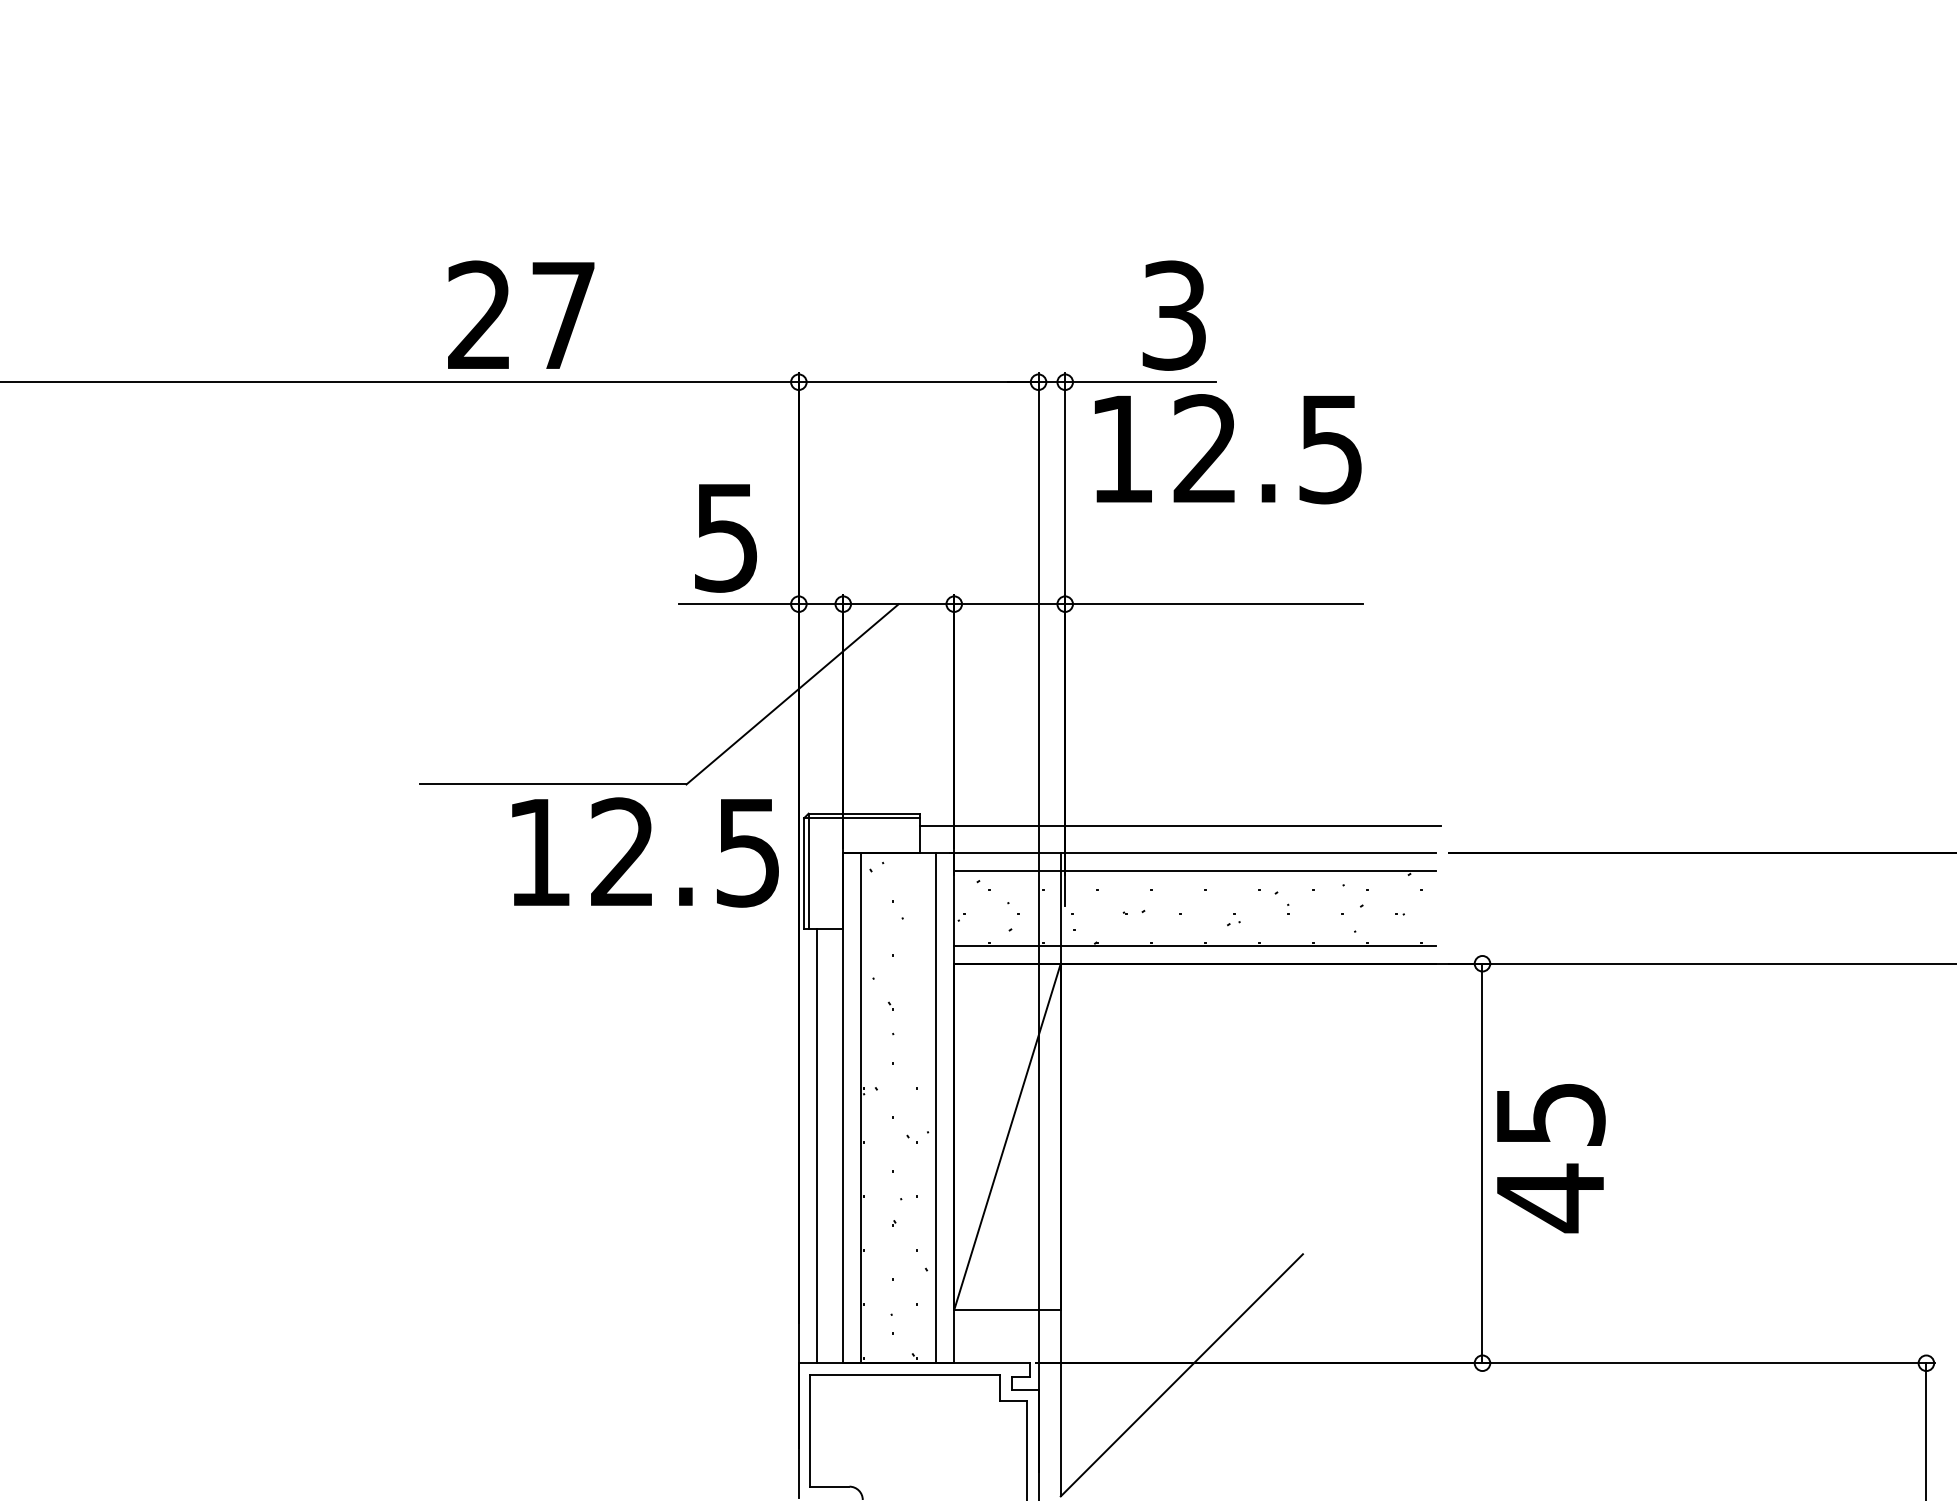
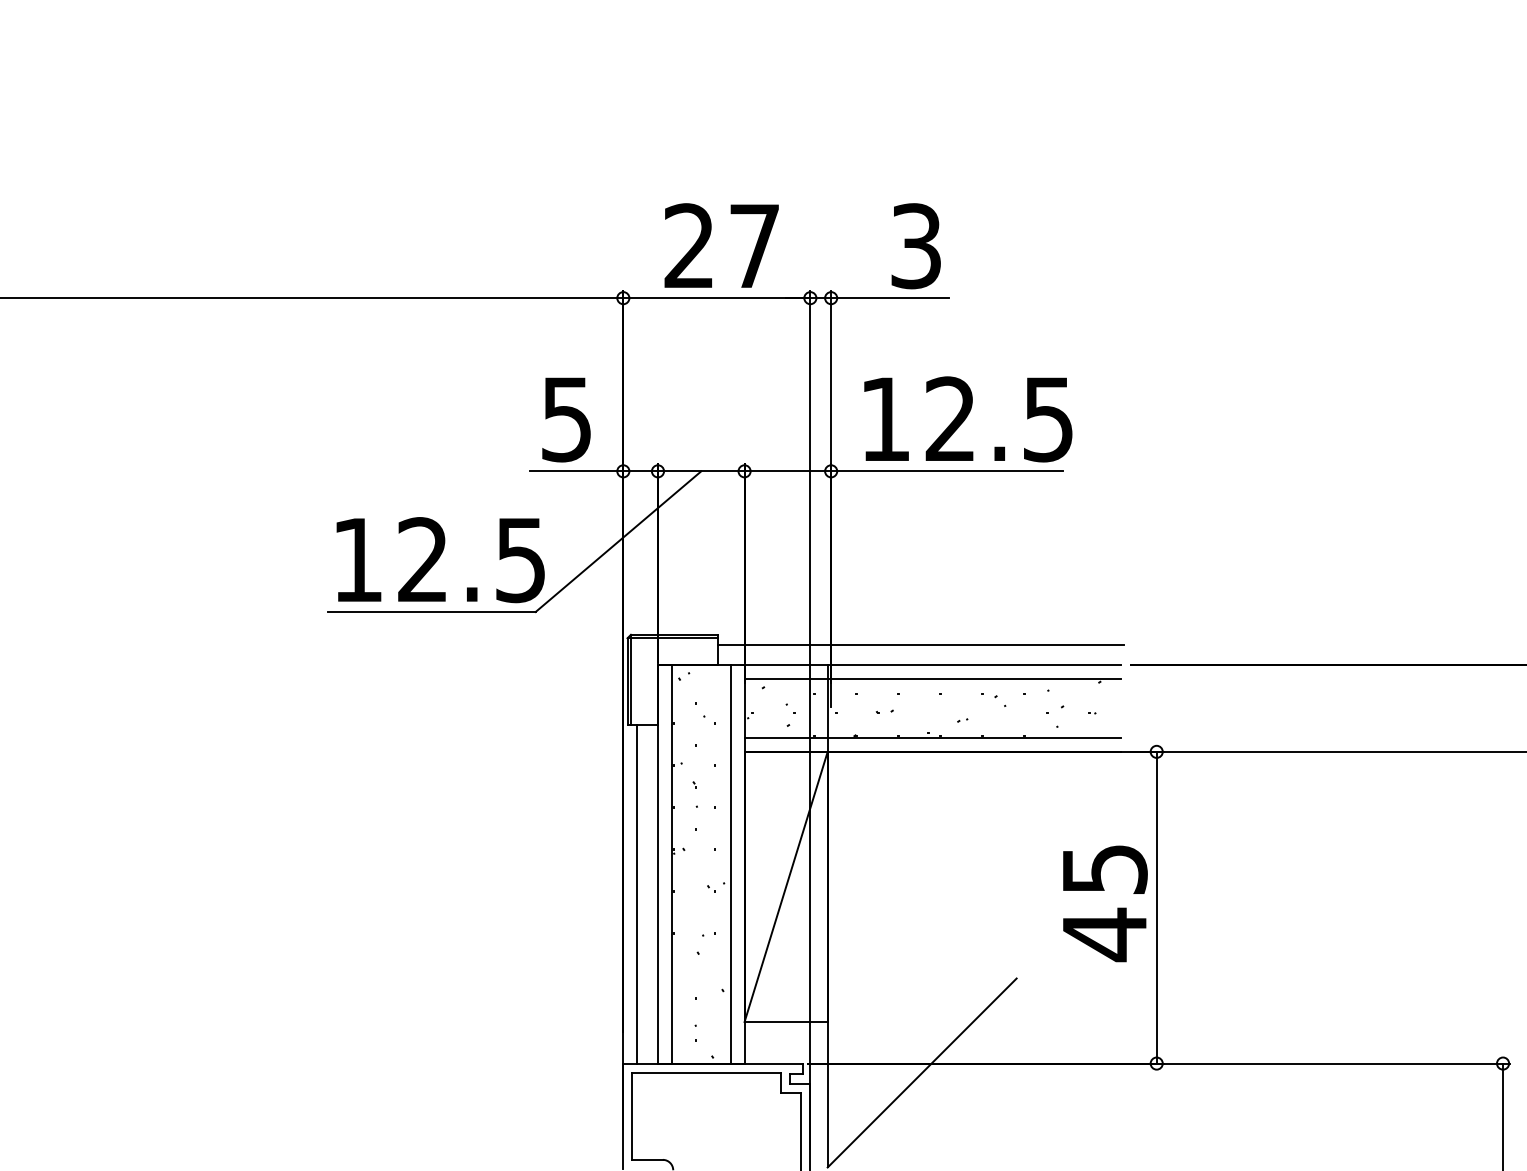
text: (520, 314) -> (721, 245), moved
text: (1228, 449) -> (968, 419), moved
text: (645, 853) -> (440, 560), moved
text: (1551, 1158) -> (1105, 903), moved

